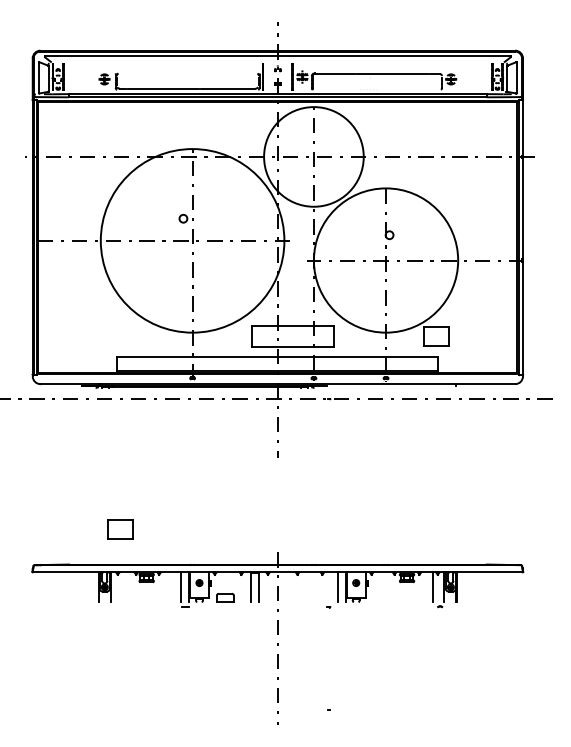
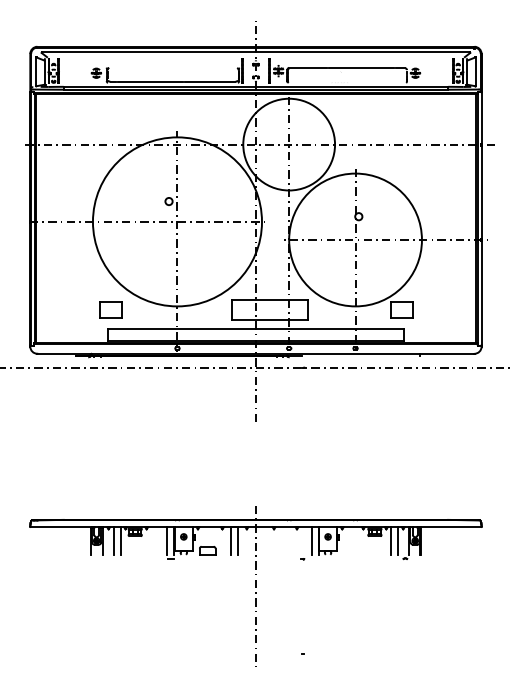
part: (120, 529) -> (111, 309), moved
line: (123, 587) -> (113, 541), added
line: (130, 587) -> (120, 541), added
line: (424, 587) -> (390, 541), added

